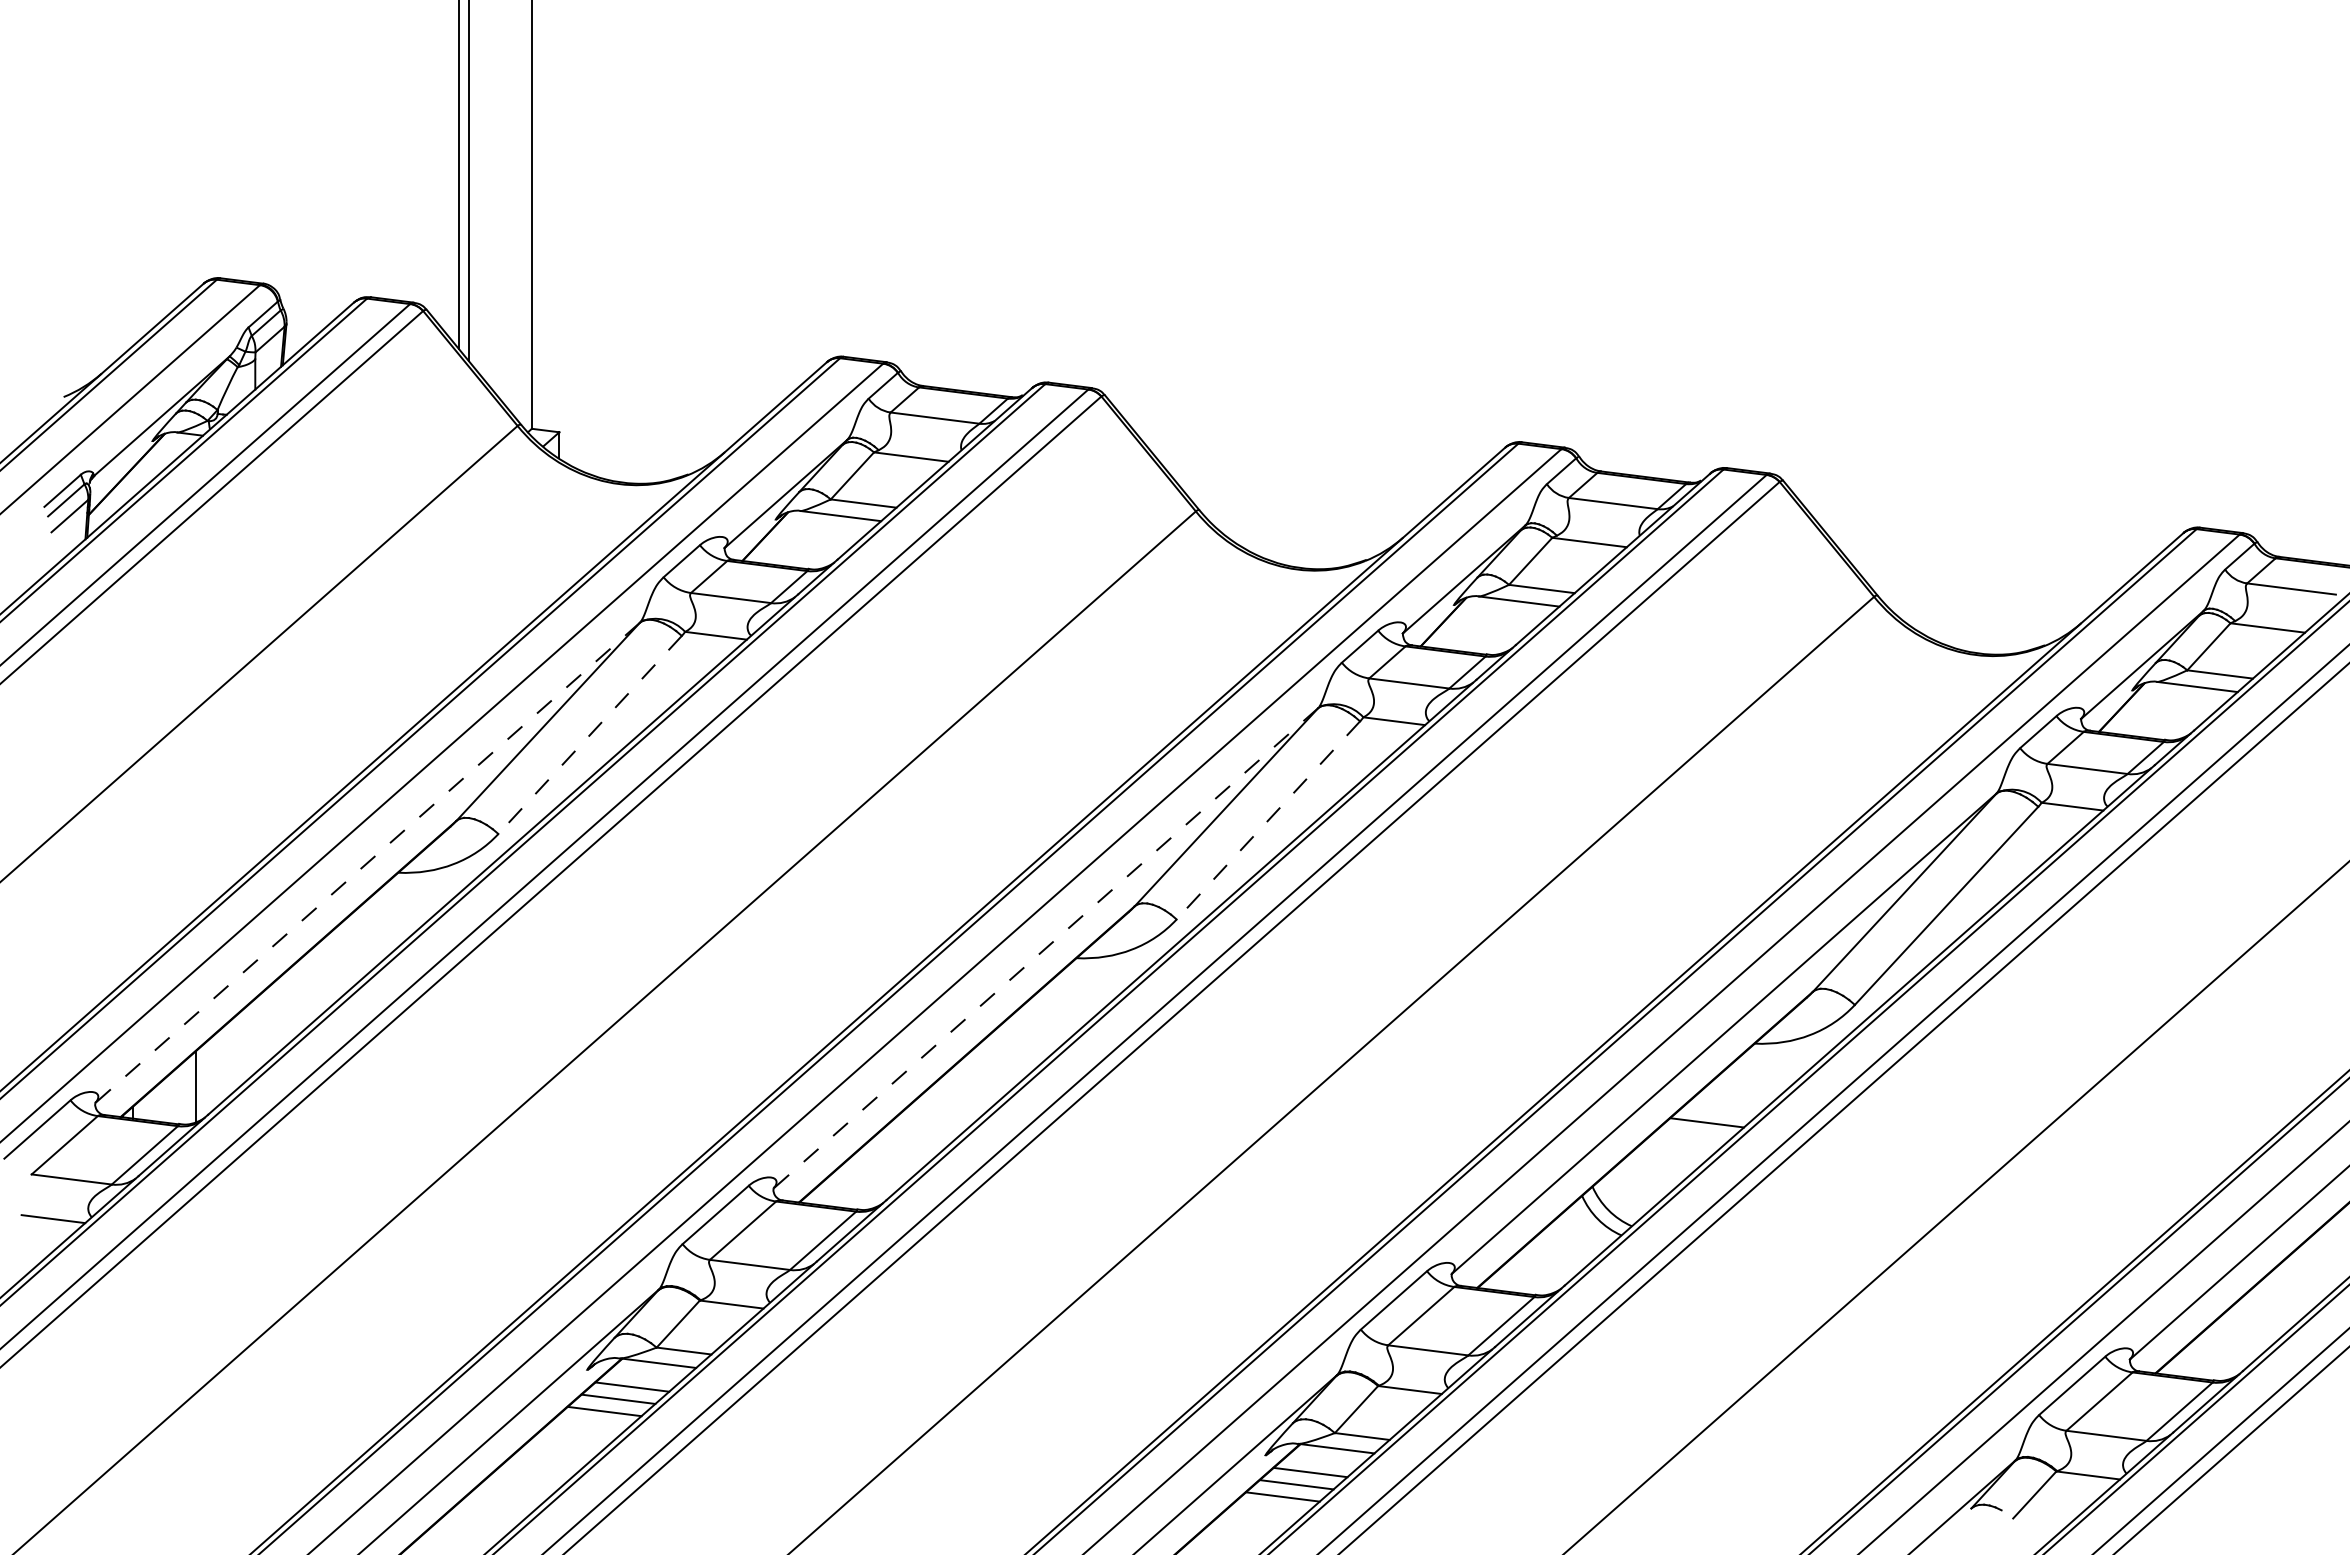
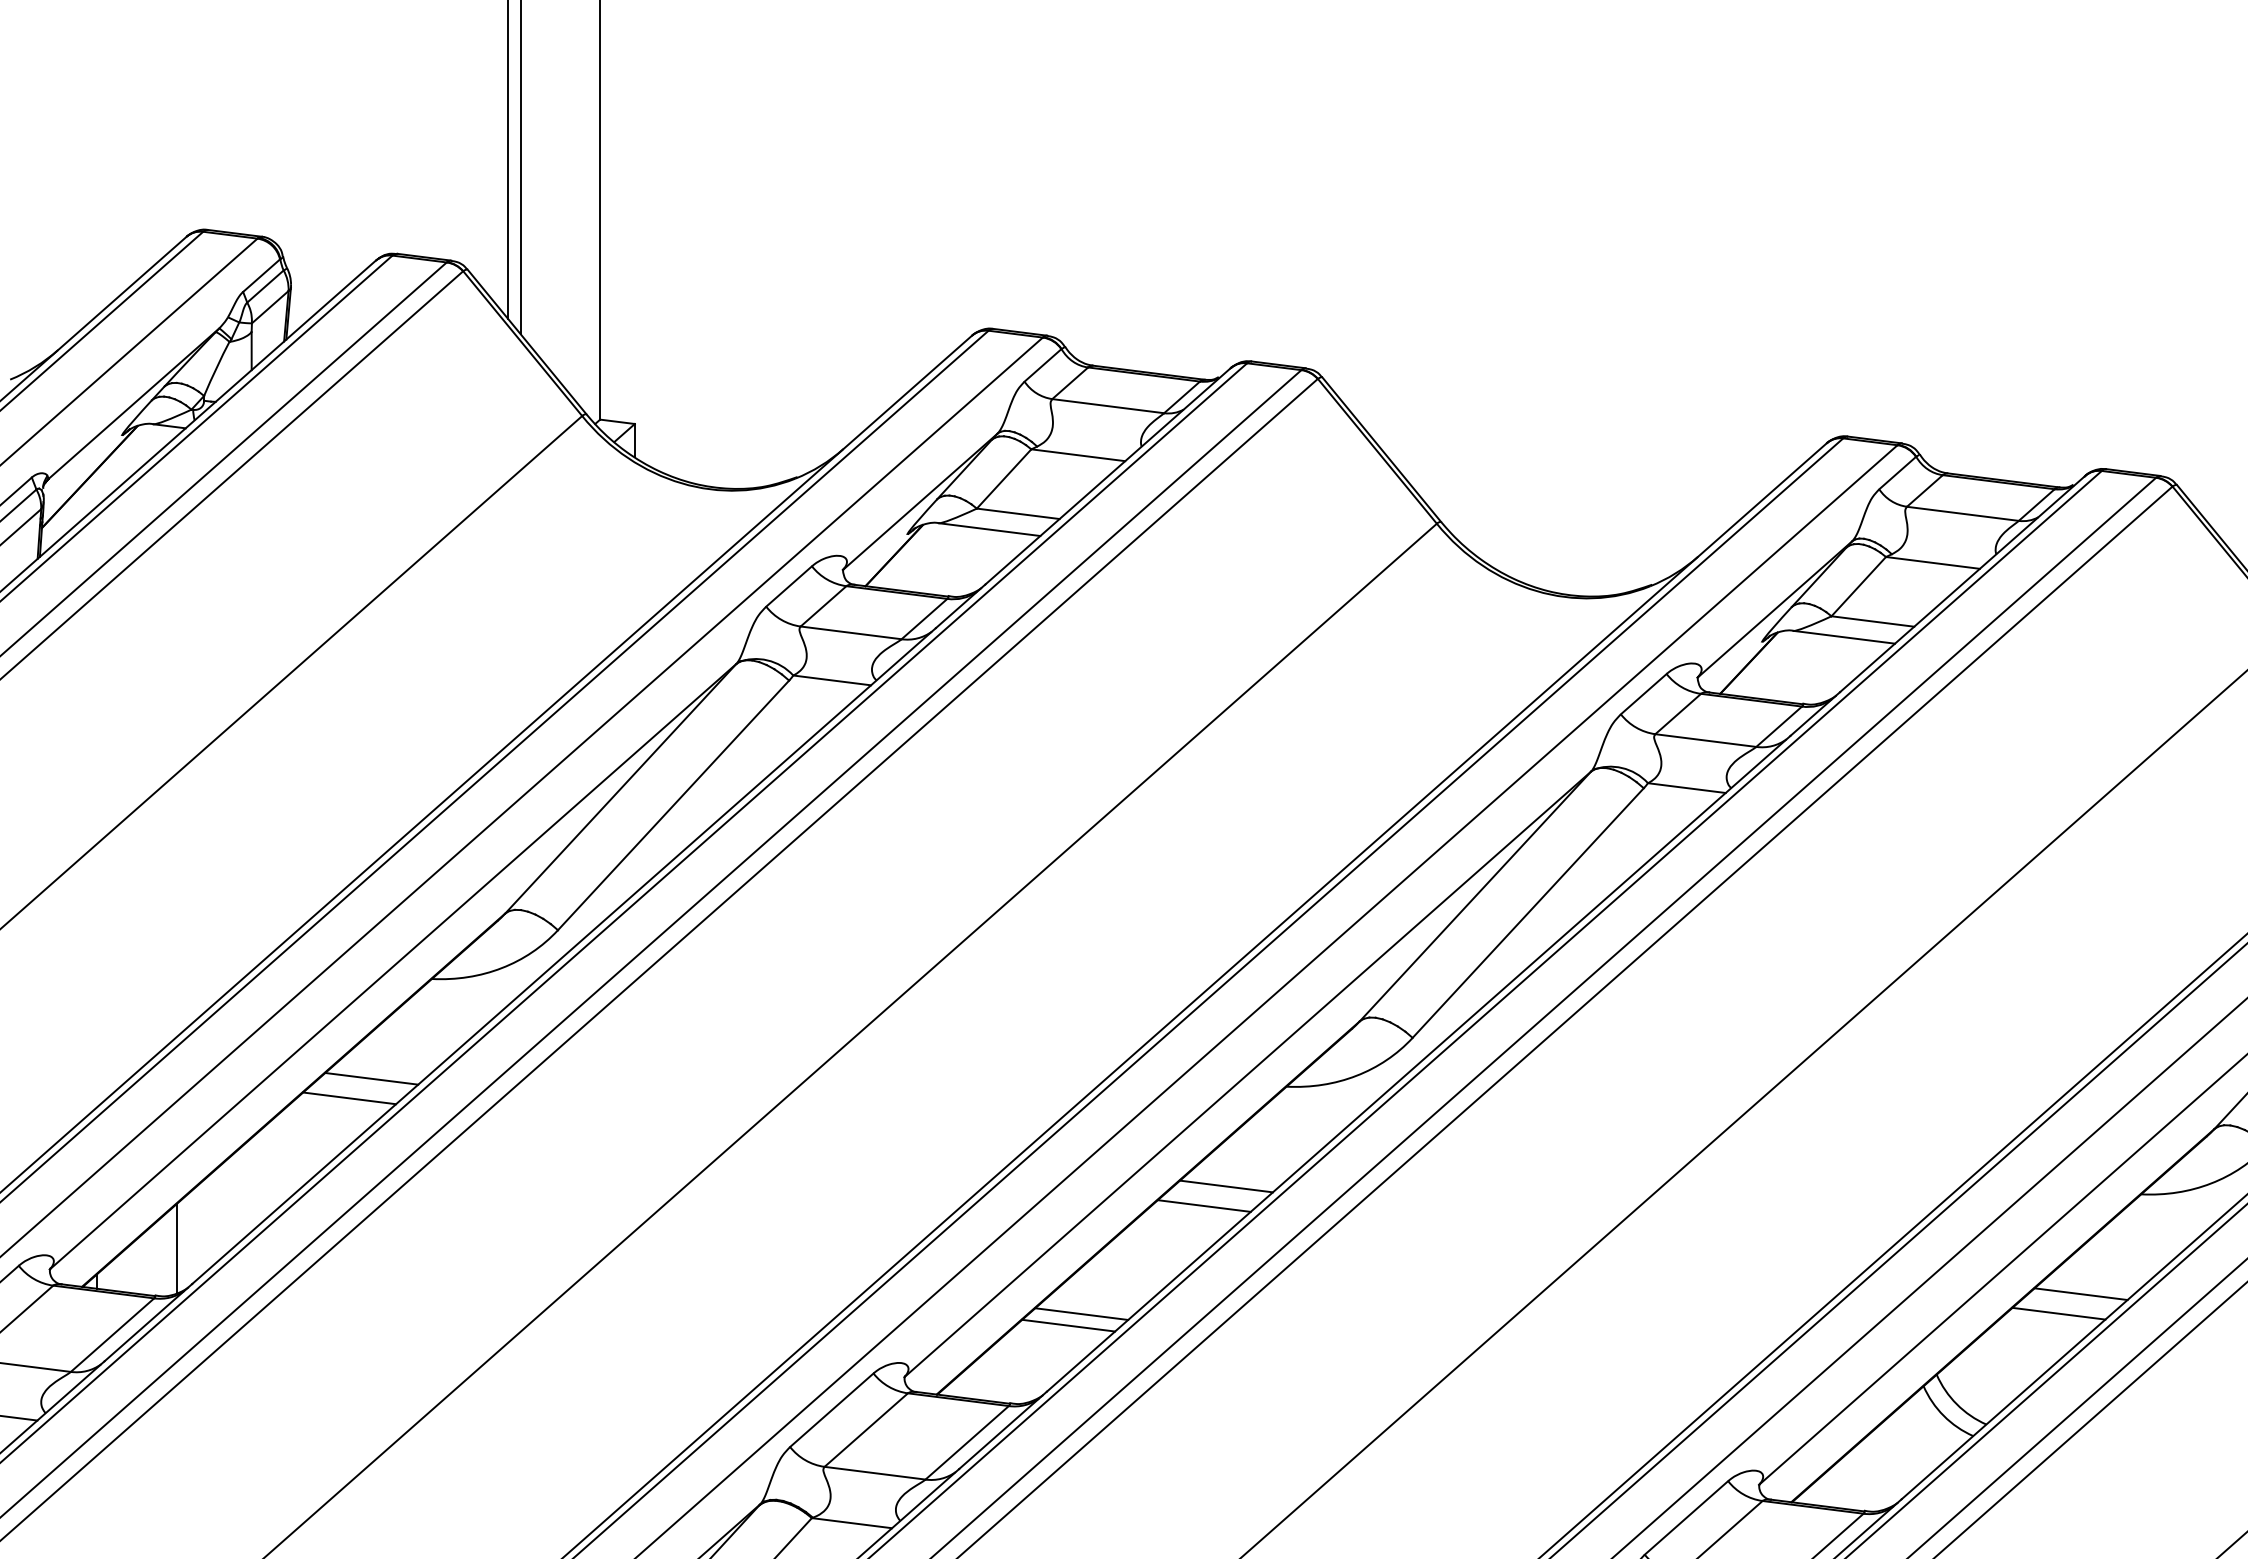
line: (590, 734) -> (674, 804), dashed -> solid
line: (1268, 820) -> (1528, 913), dashed -> solid
line: (367, 863) -> (393, 967), dashed -> solid
line: (1045, 948) -> (1247, 1074), dashed -> solid
line: (350, 951) -> (371, 1078), added
line: (332, 967) -> (348, 1098), added
line: (1028, 1037) -> (1225, 1186), added
line: (1011, 1052) -> (1204, 1205), added
line: (913, 1138) -> (1081, 1313), added
line: (1689, 1138) -> (2058, 1313), added
line: (903, 1147) -> (1068, 1325), added

